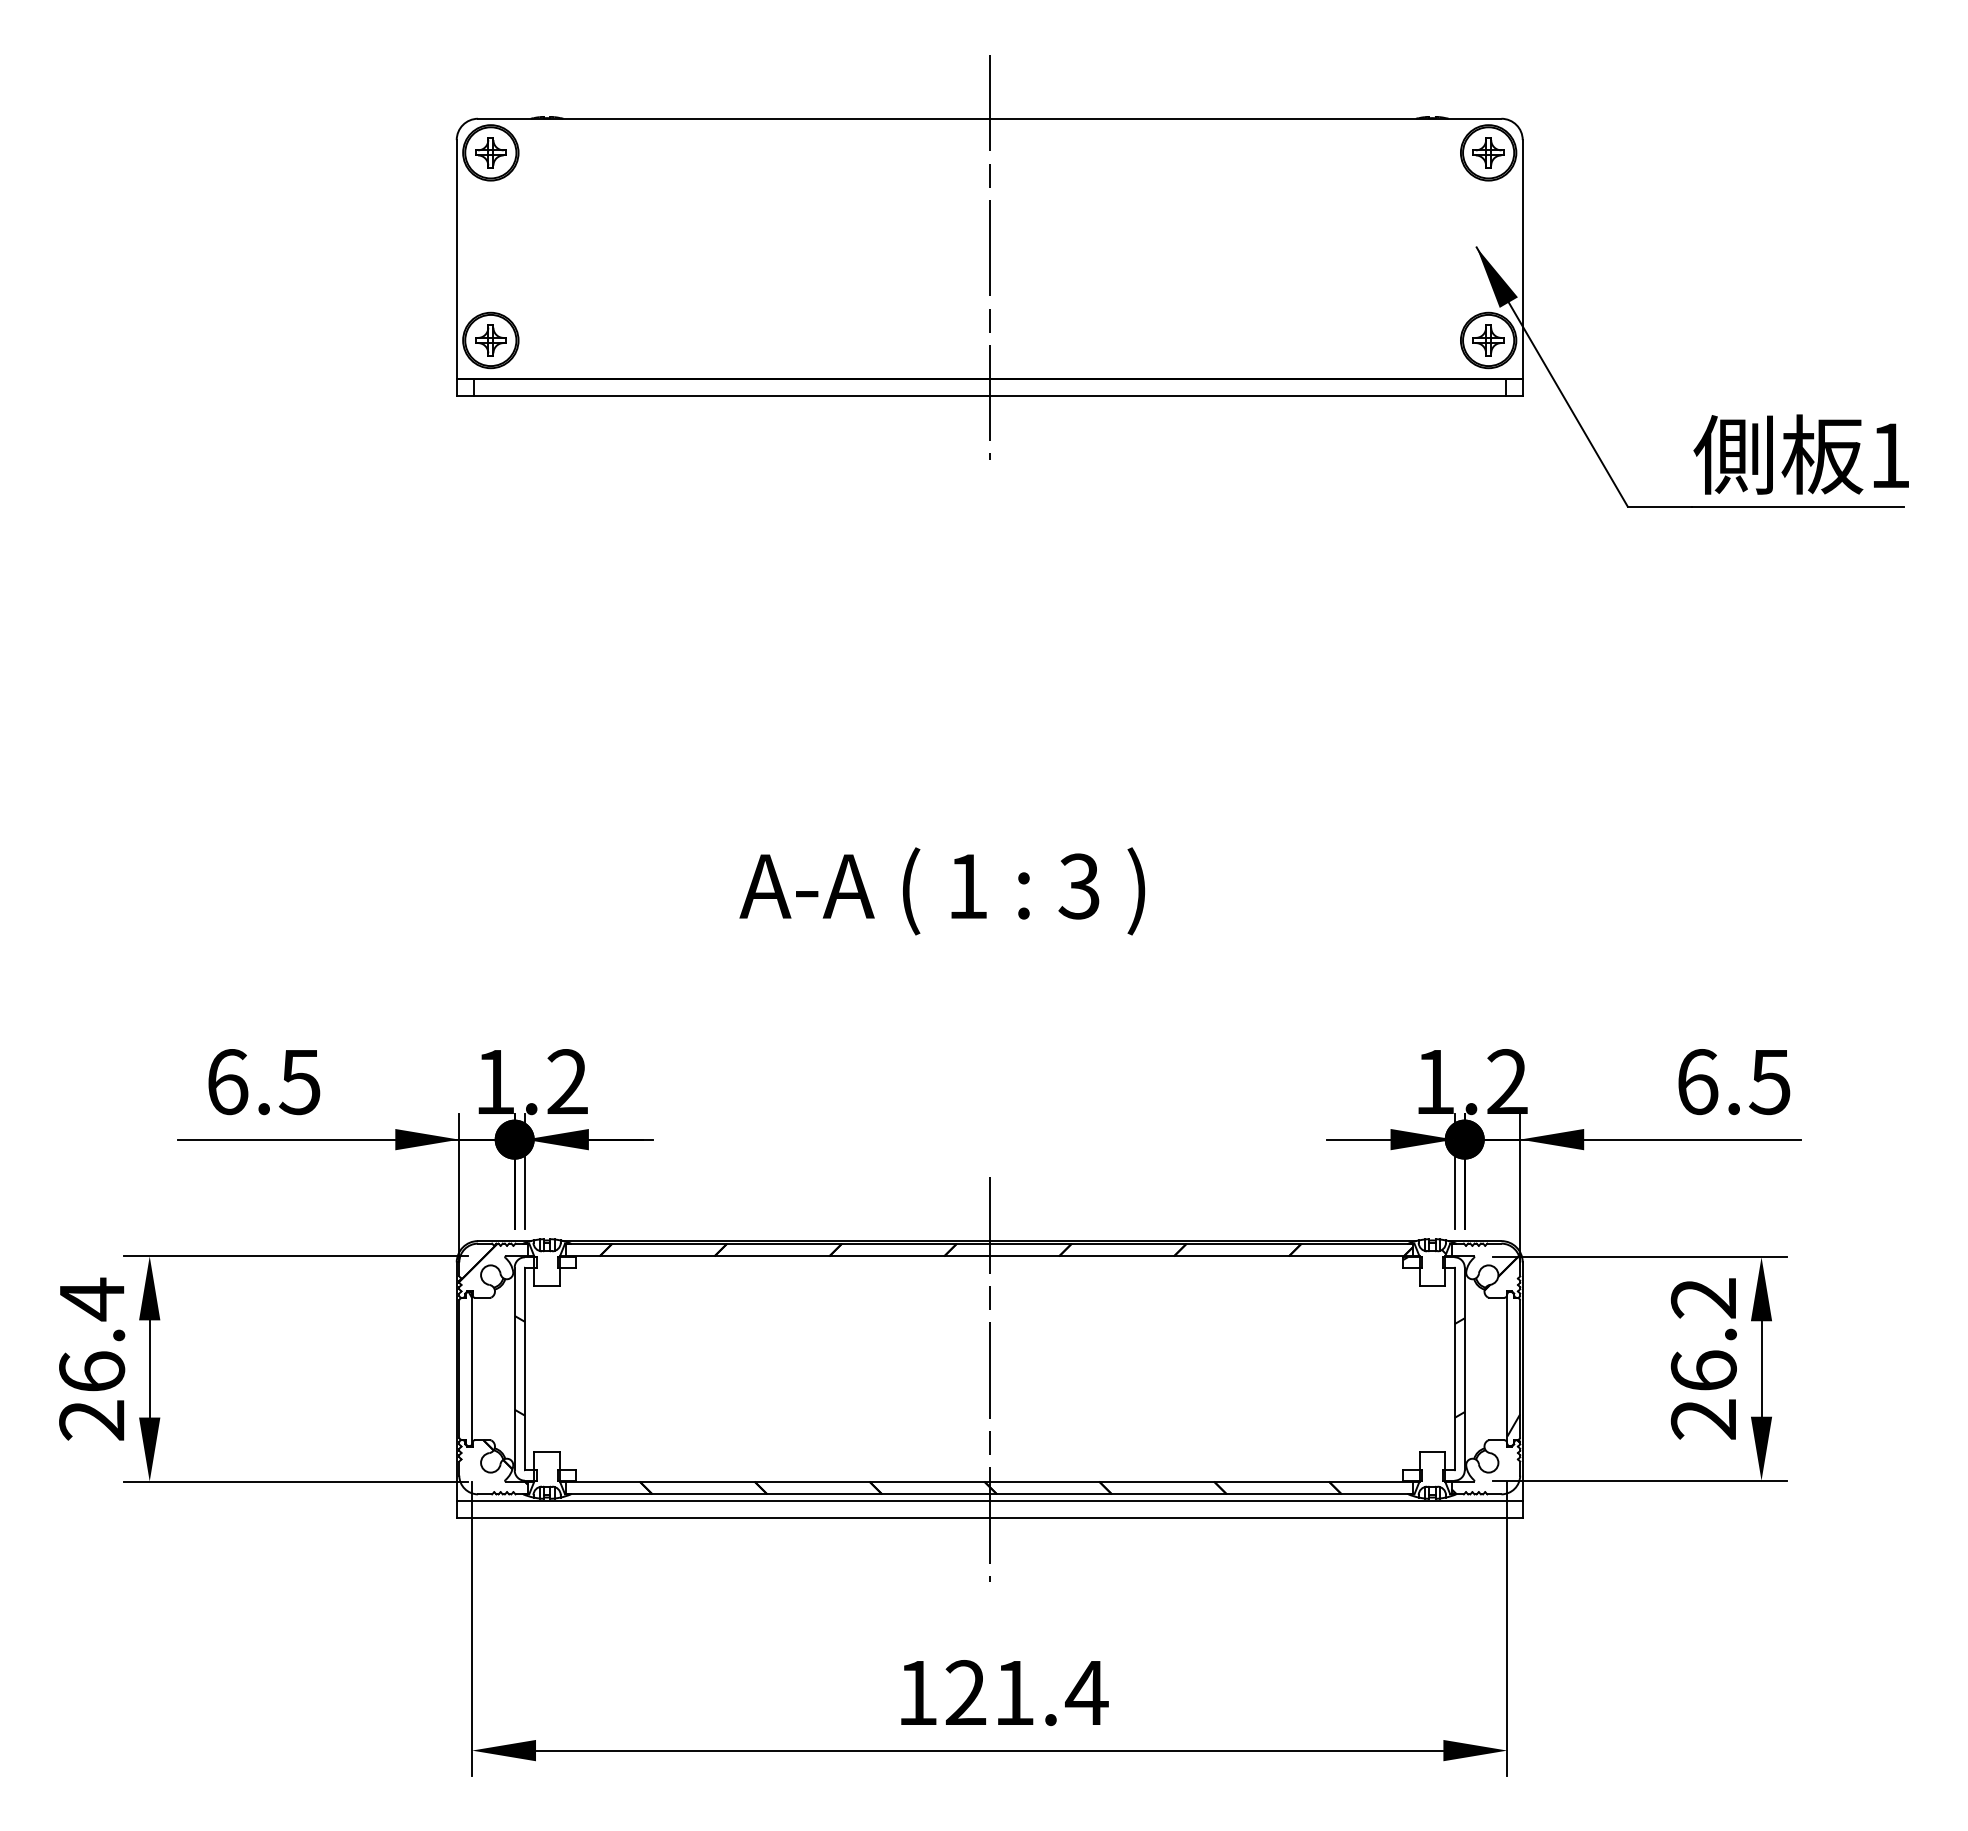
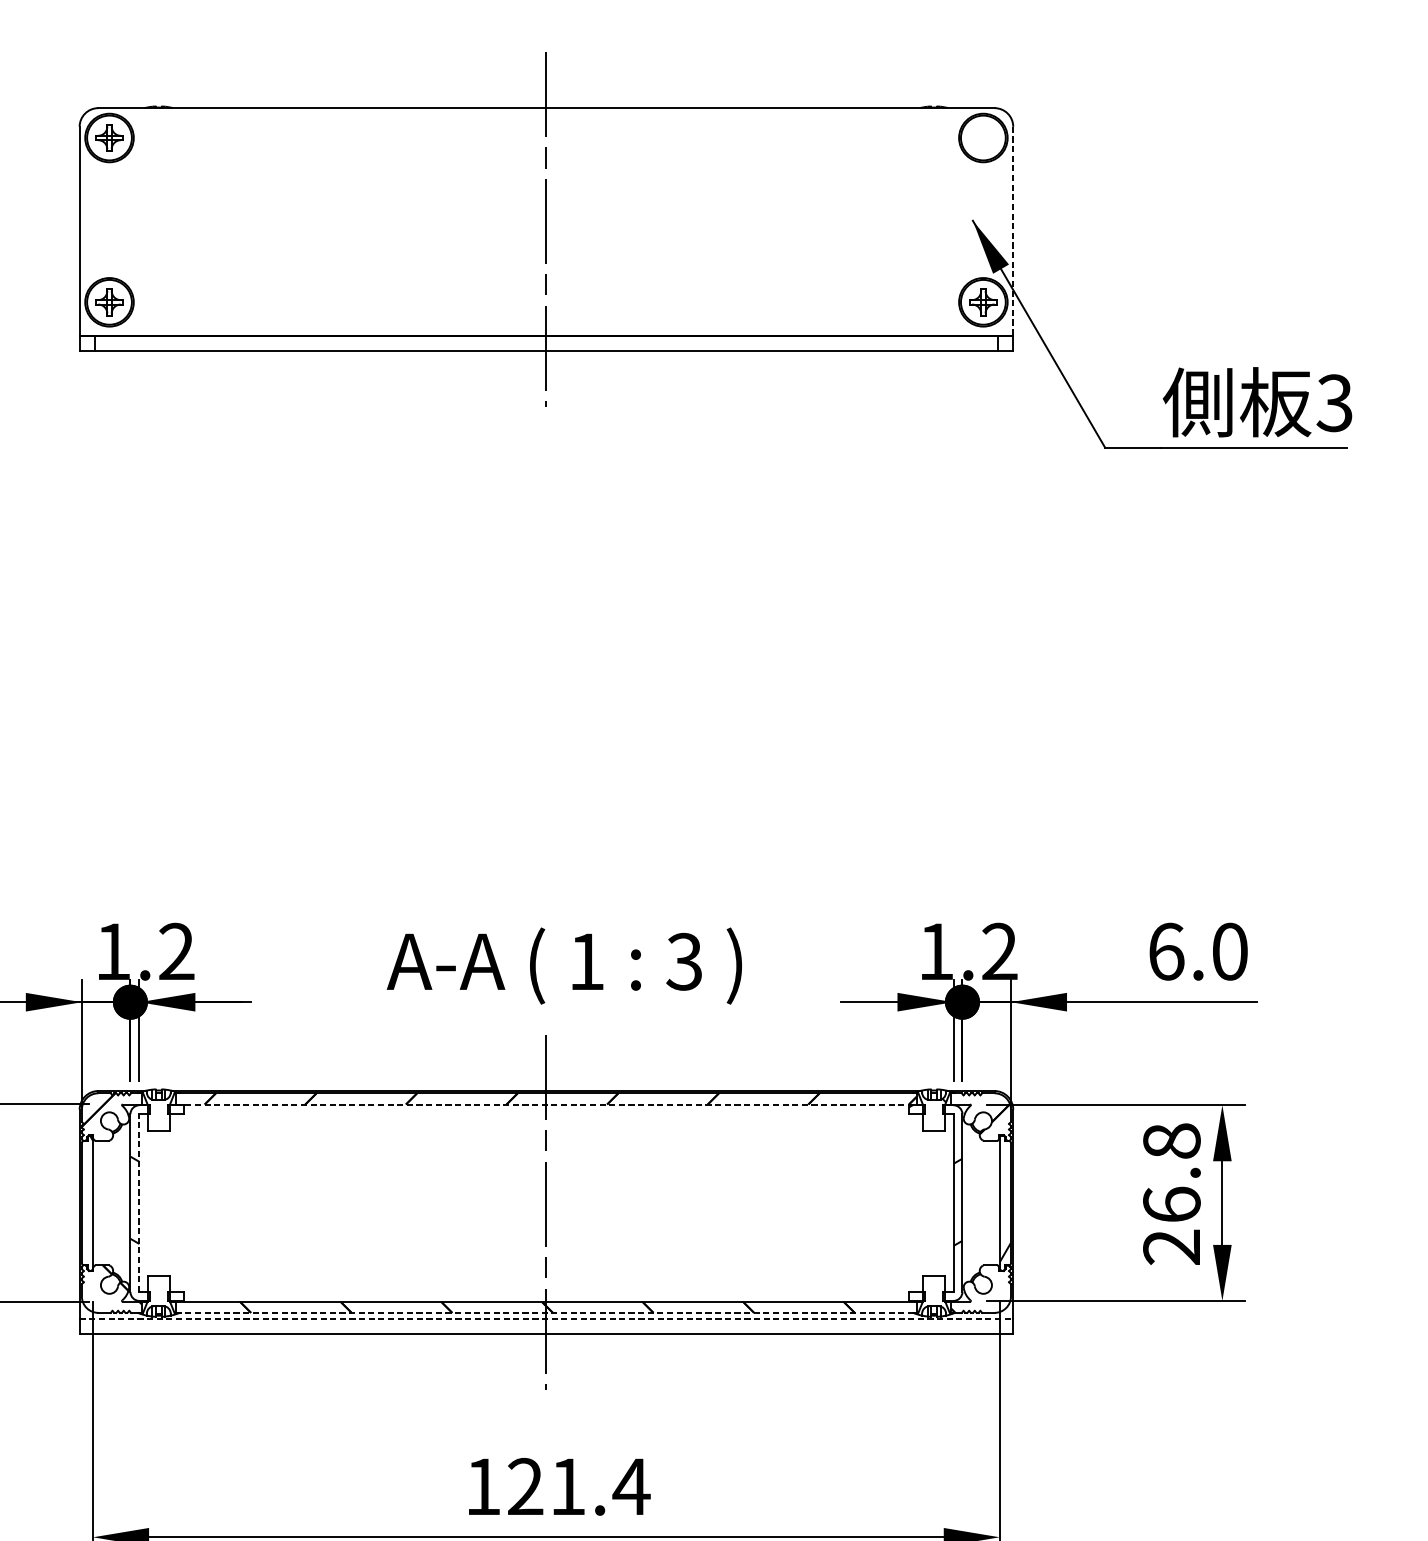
part: (1488, 152) -> (983, 137), removed
line: (1522, 259) -> (1013, 231), solid -> dashed
text: (1889, 455) -> (1334, 403), 1 -> 3
text: (942, 891) -> (564, 966), moved
text: (1769, 1082) -> (1229, 952), 6.5 -> 6.0
line: (990, 1256) -> (547, 1104), solid -> dashed
text: (1703, 1298) -> (1171, 1141), 26.2 -> 26.8
line: (524, 1368) -> (138, 1202), solid -> dashed
line: (990, 1494) -> (547, 1313), solid -> dashed
line: (990, 1501) -> (547, 1319), solid -> dashed

